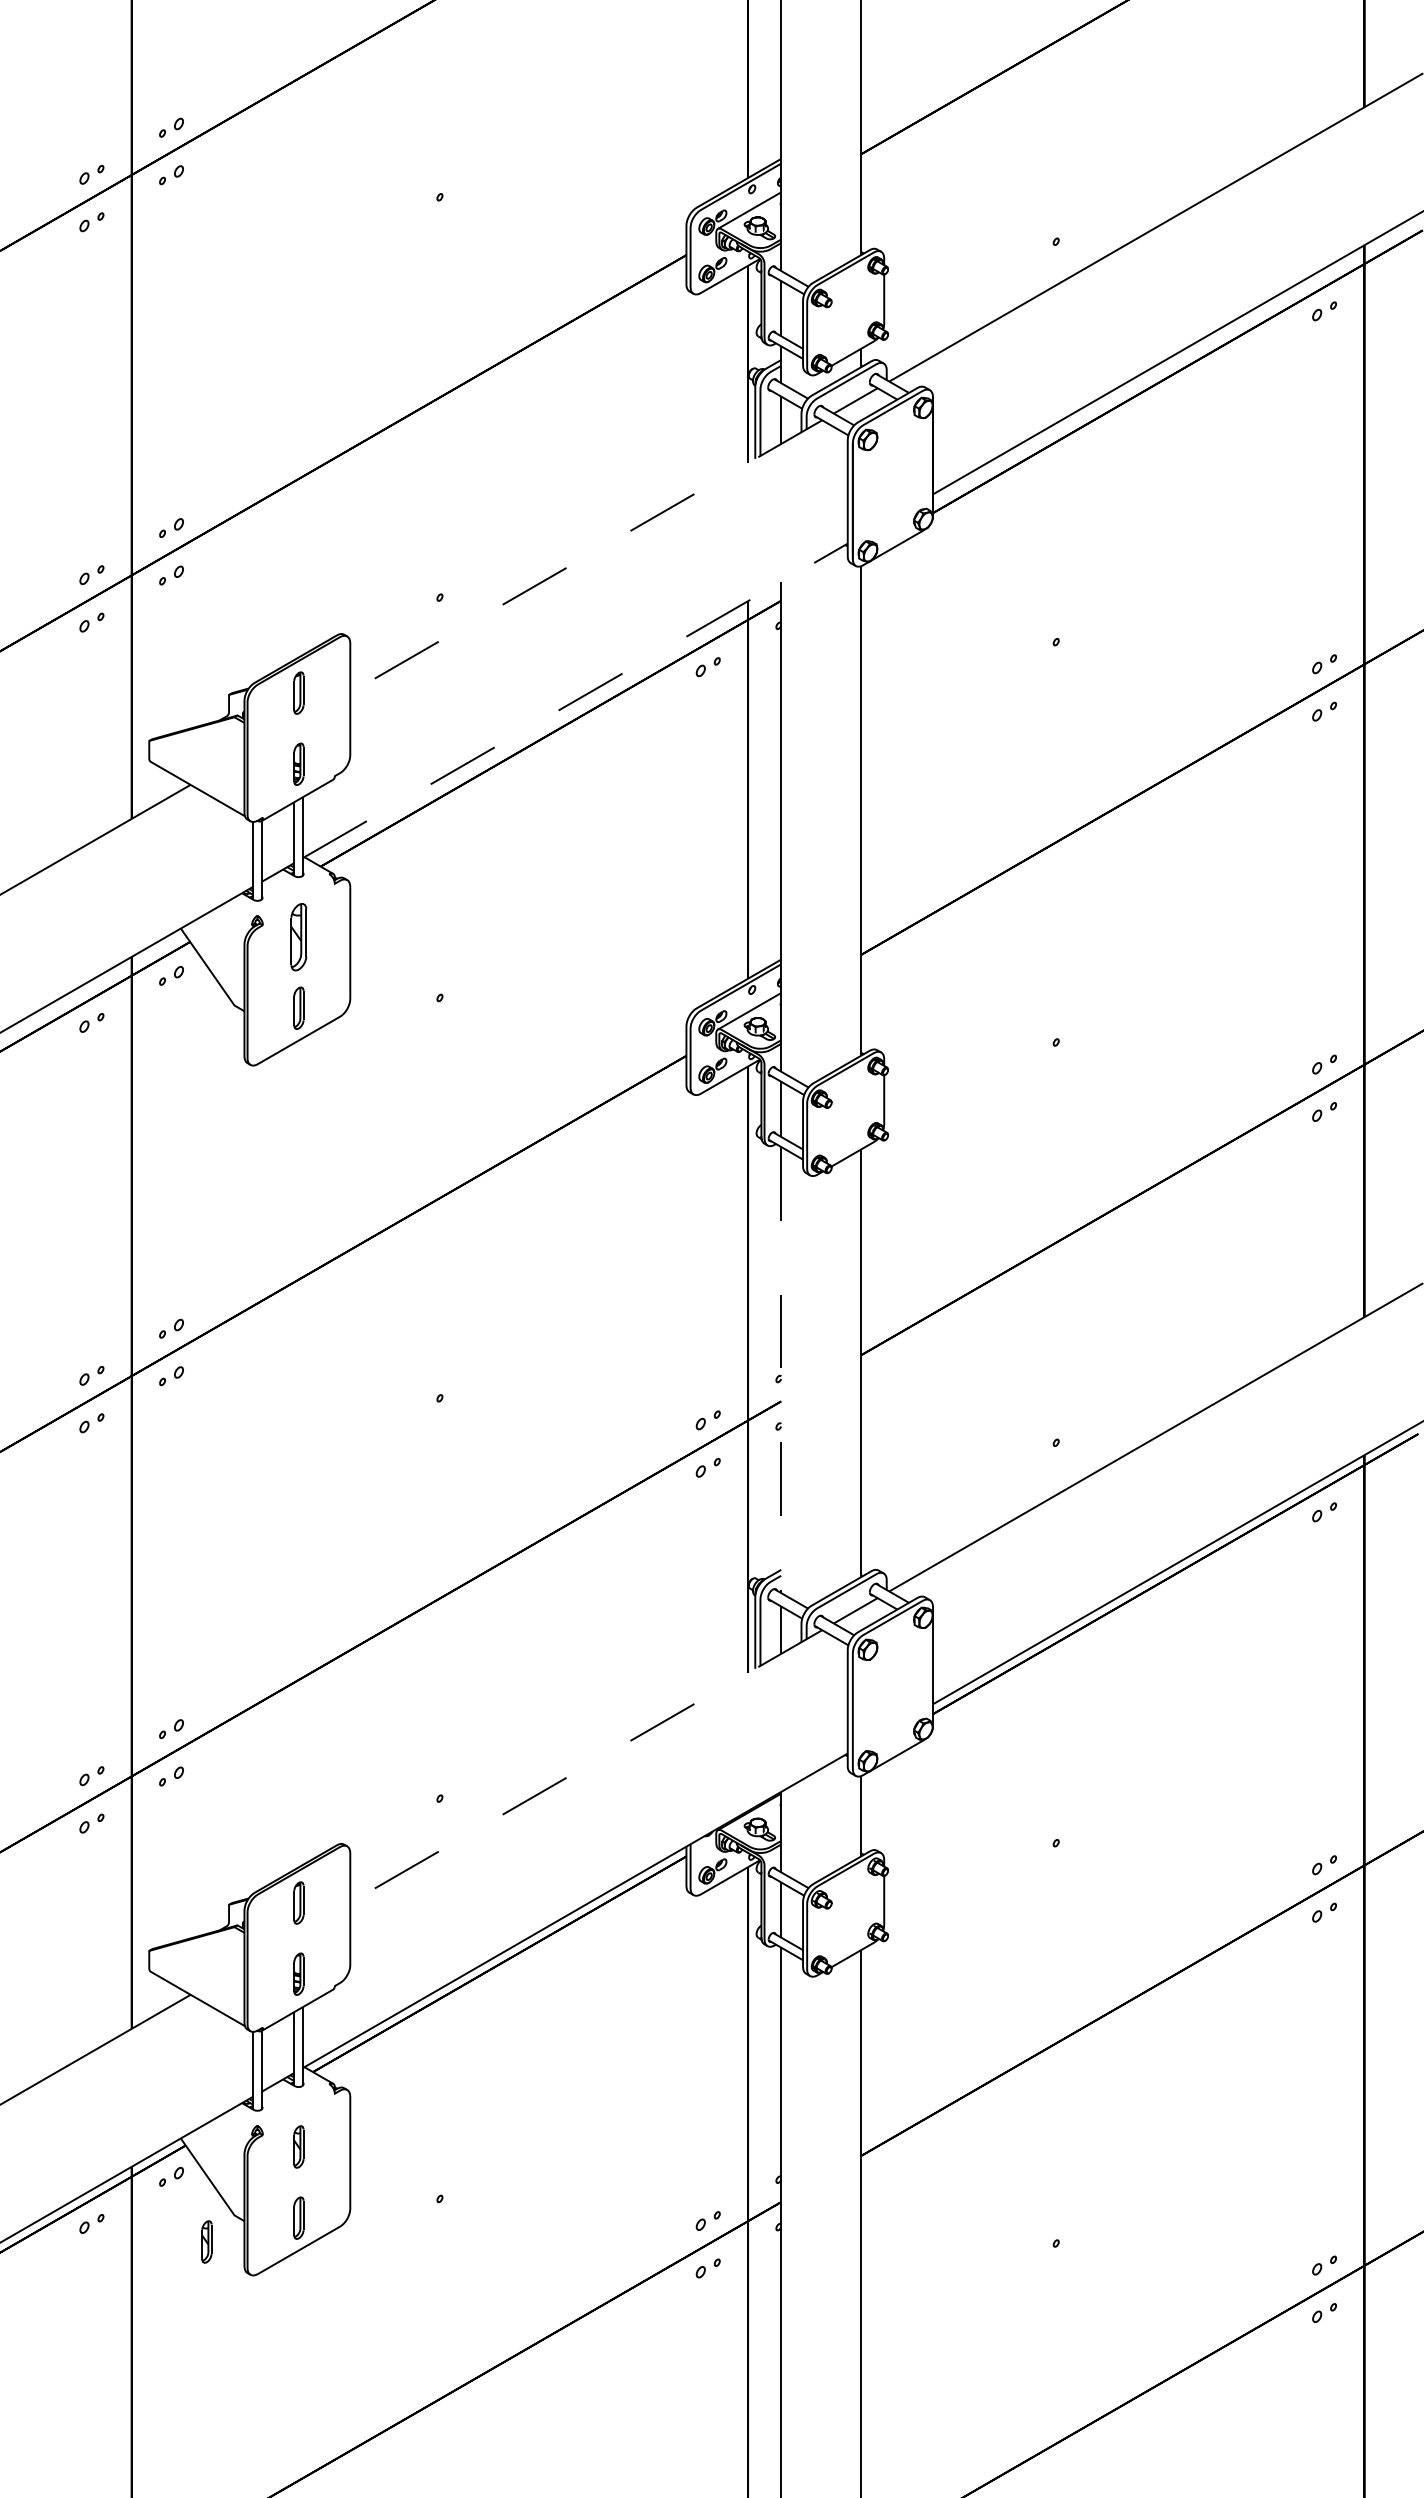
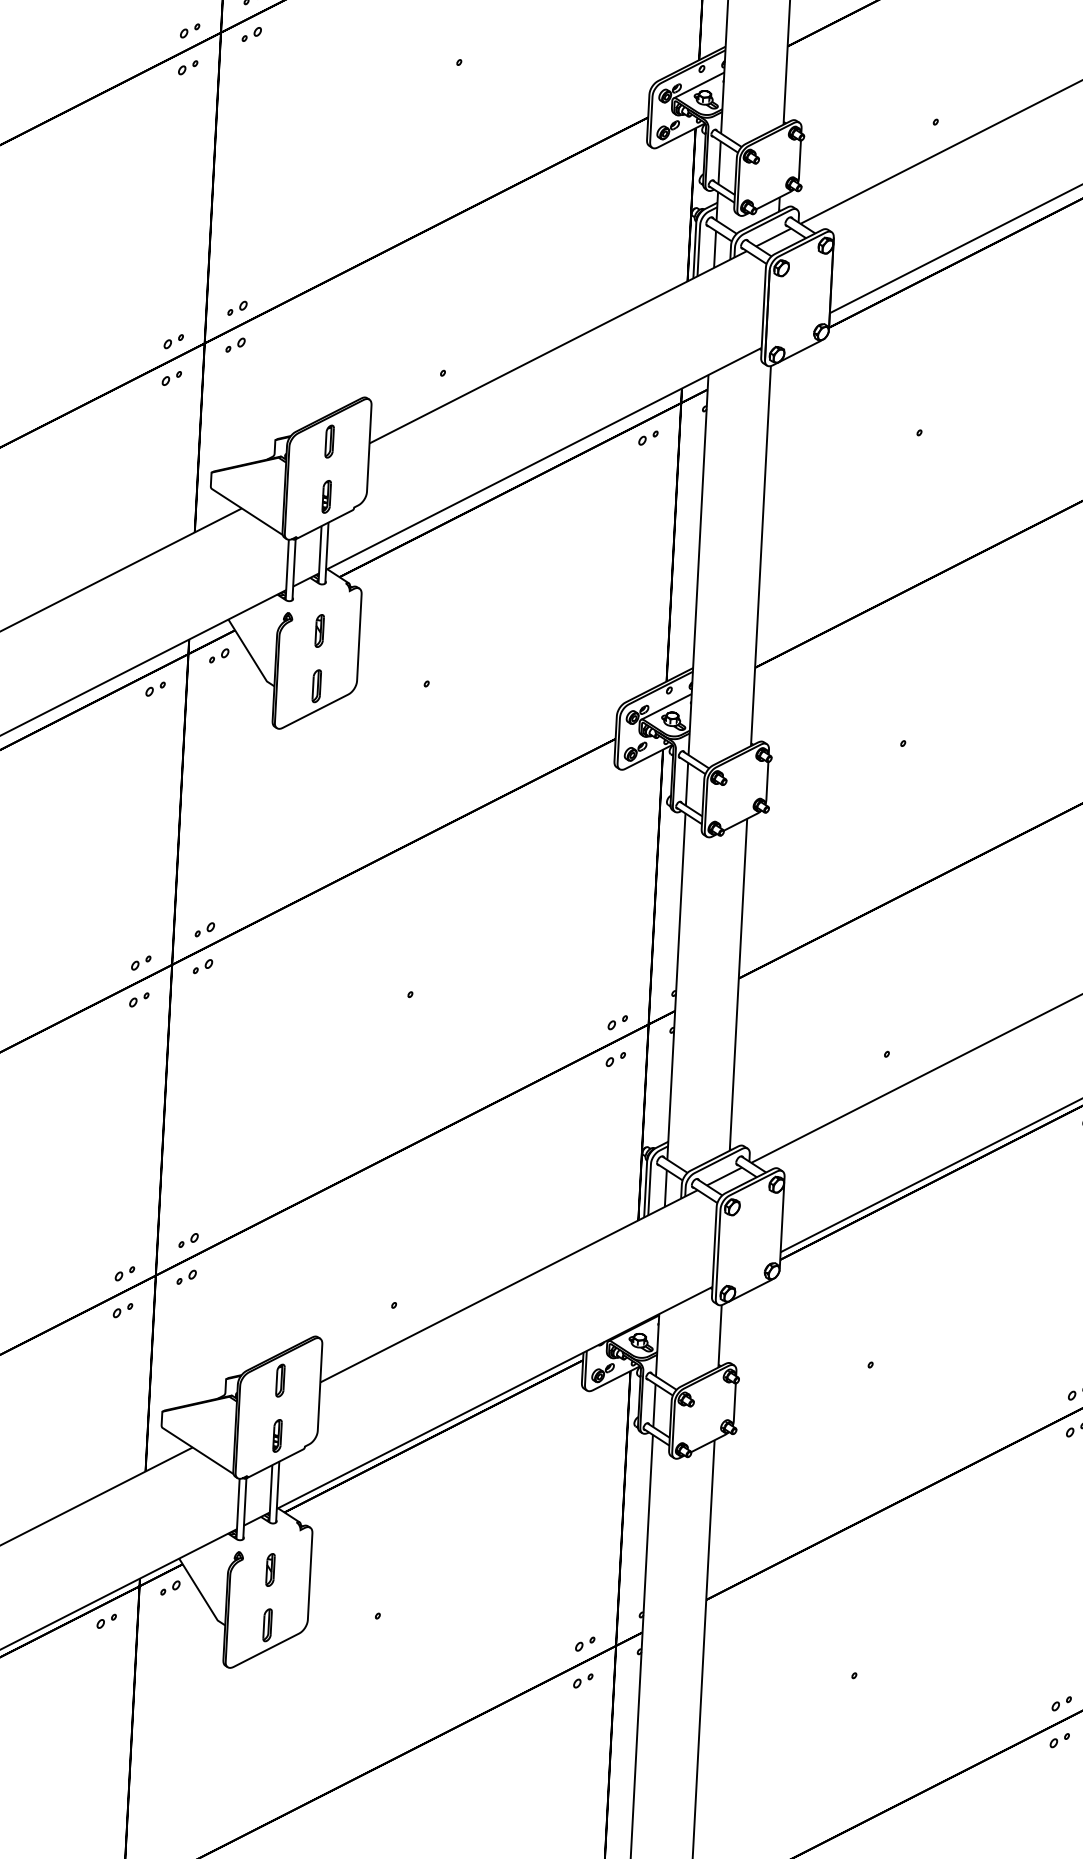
line: (585, 556) -> (557, 347), dashed -> solid
line: (575, 700) -> (544, 458), dashed -> solid
part: (298, 936) -> (319, 630), size x0.62
line: (781, 1370) -> (676, 986), dashed -> solid
line: (585, 1766) -> (508, 1286), dashed -> solid
part: (206, 2241) -> (194, 1639), removed

